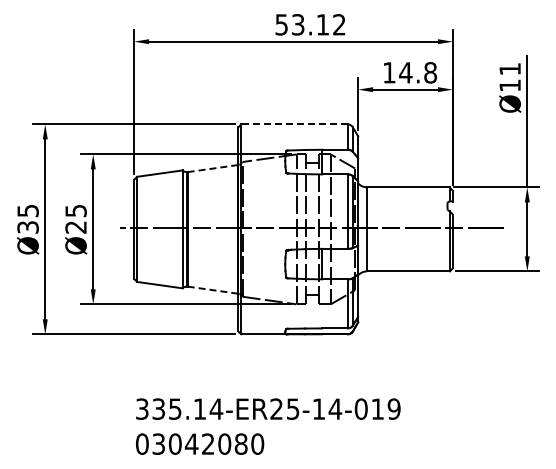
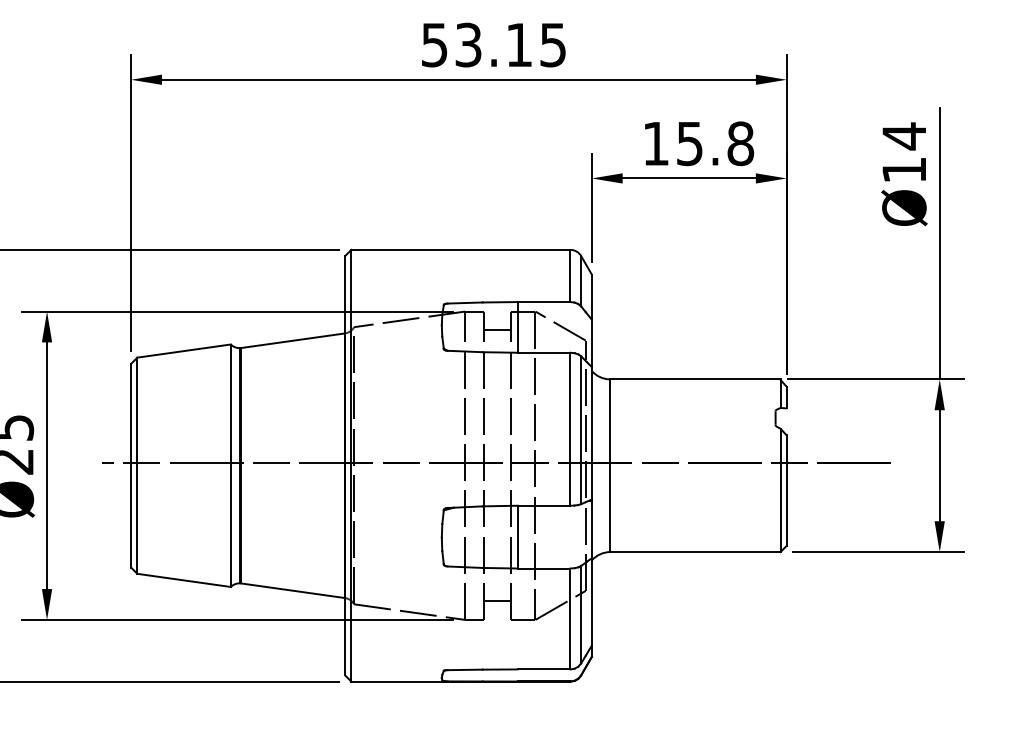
text: (339, 24) -> (553, 44), 53.12 -> 53.15
text: (509, 69) -> (903, 136), Ø11 -> Ø14
text: (405, 72) -> (689, 143), 14.8 -> 15.8
line: (294, 124) -> (460, 250), dashed -> solid
line: (212, 168) -> (292, 340), dashed -> solid
line: (213, 290) -> (294, 591), dashed -> solid

